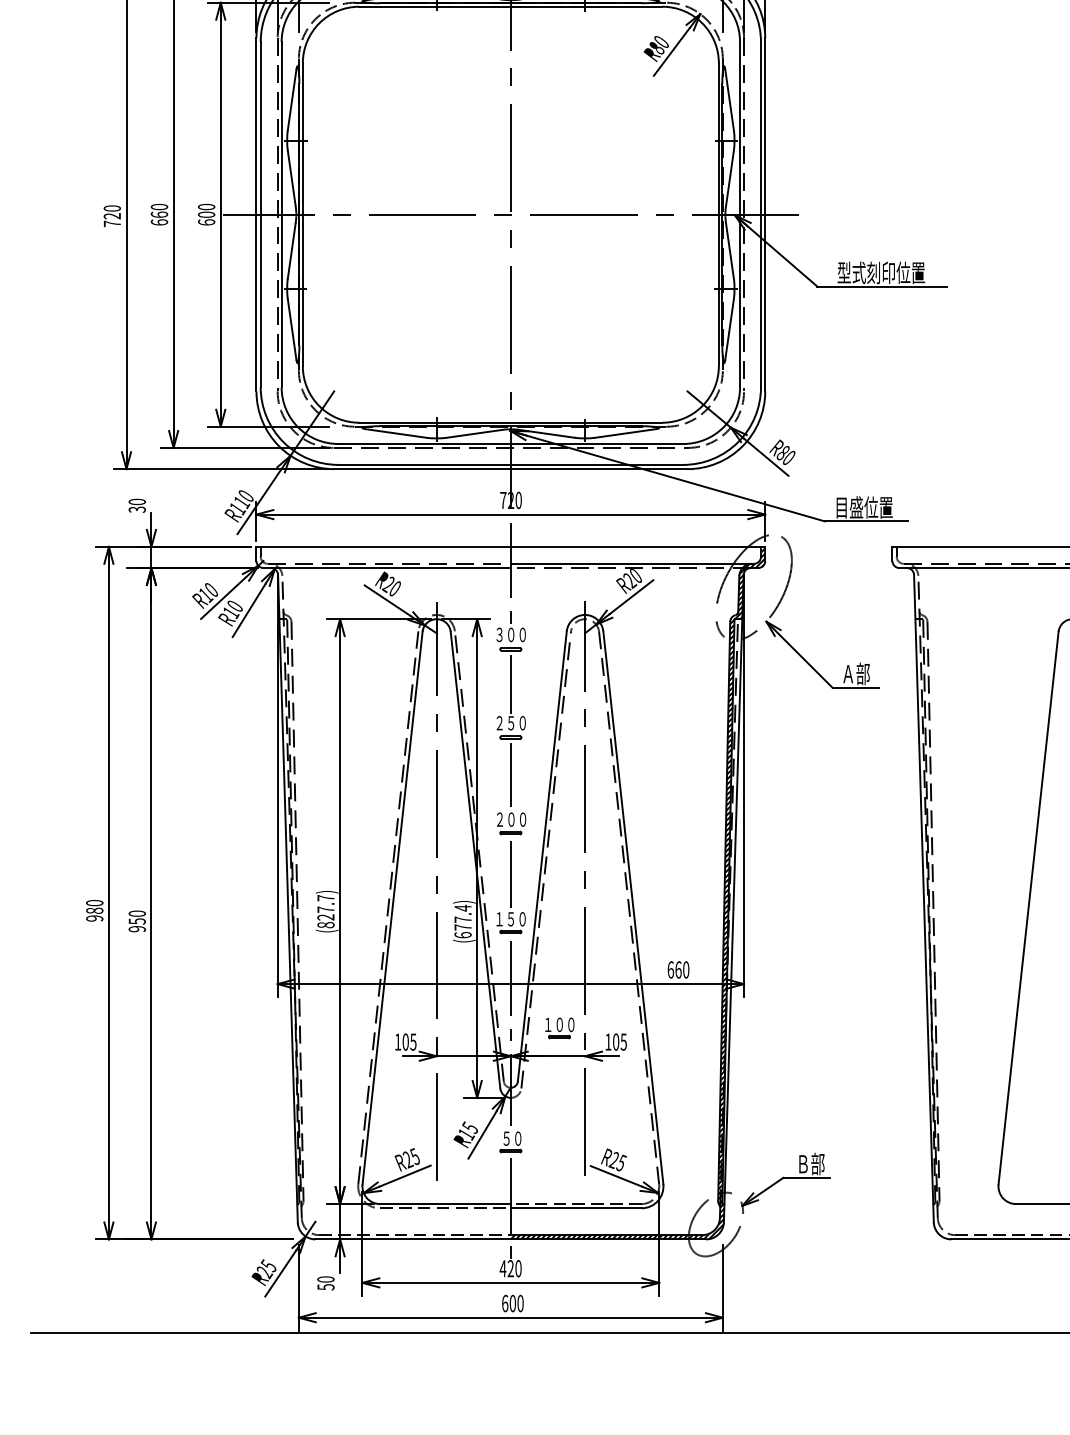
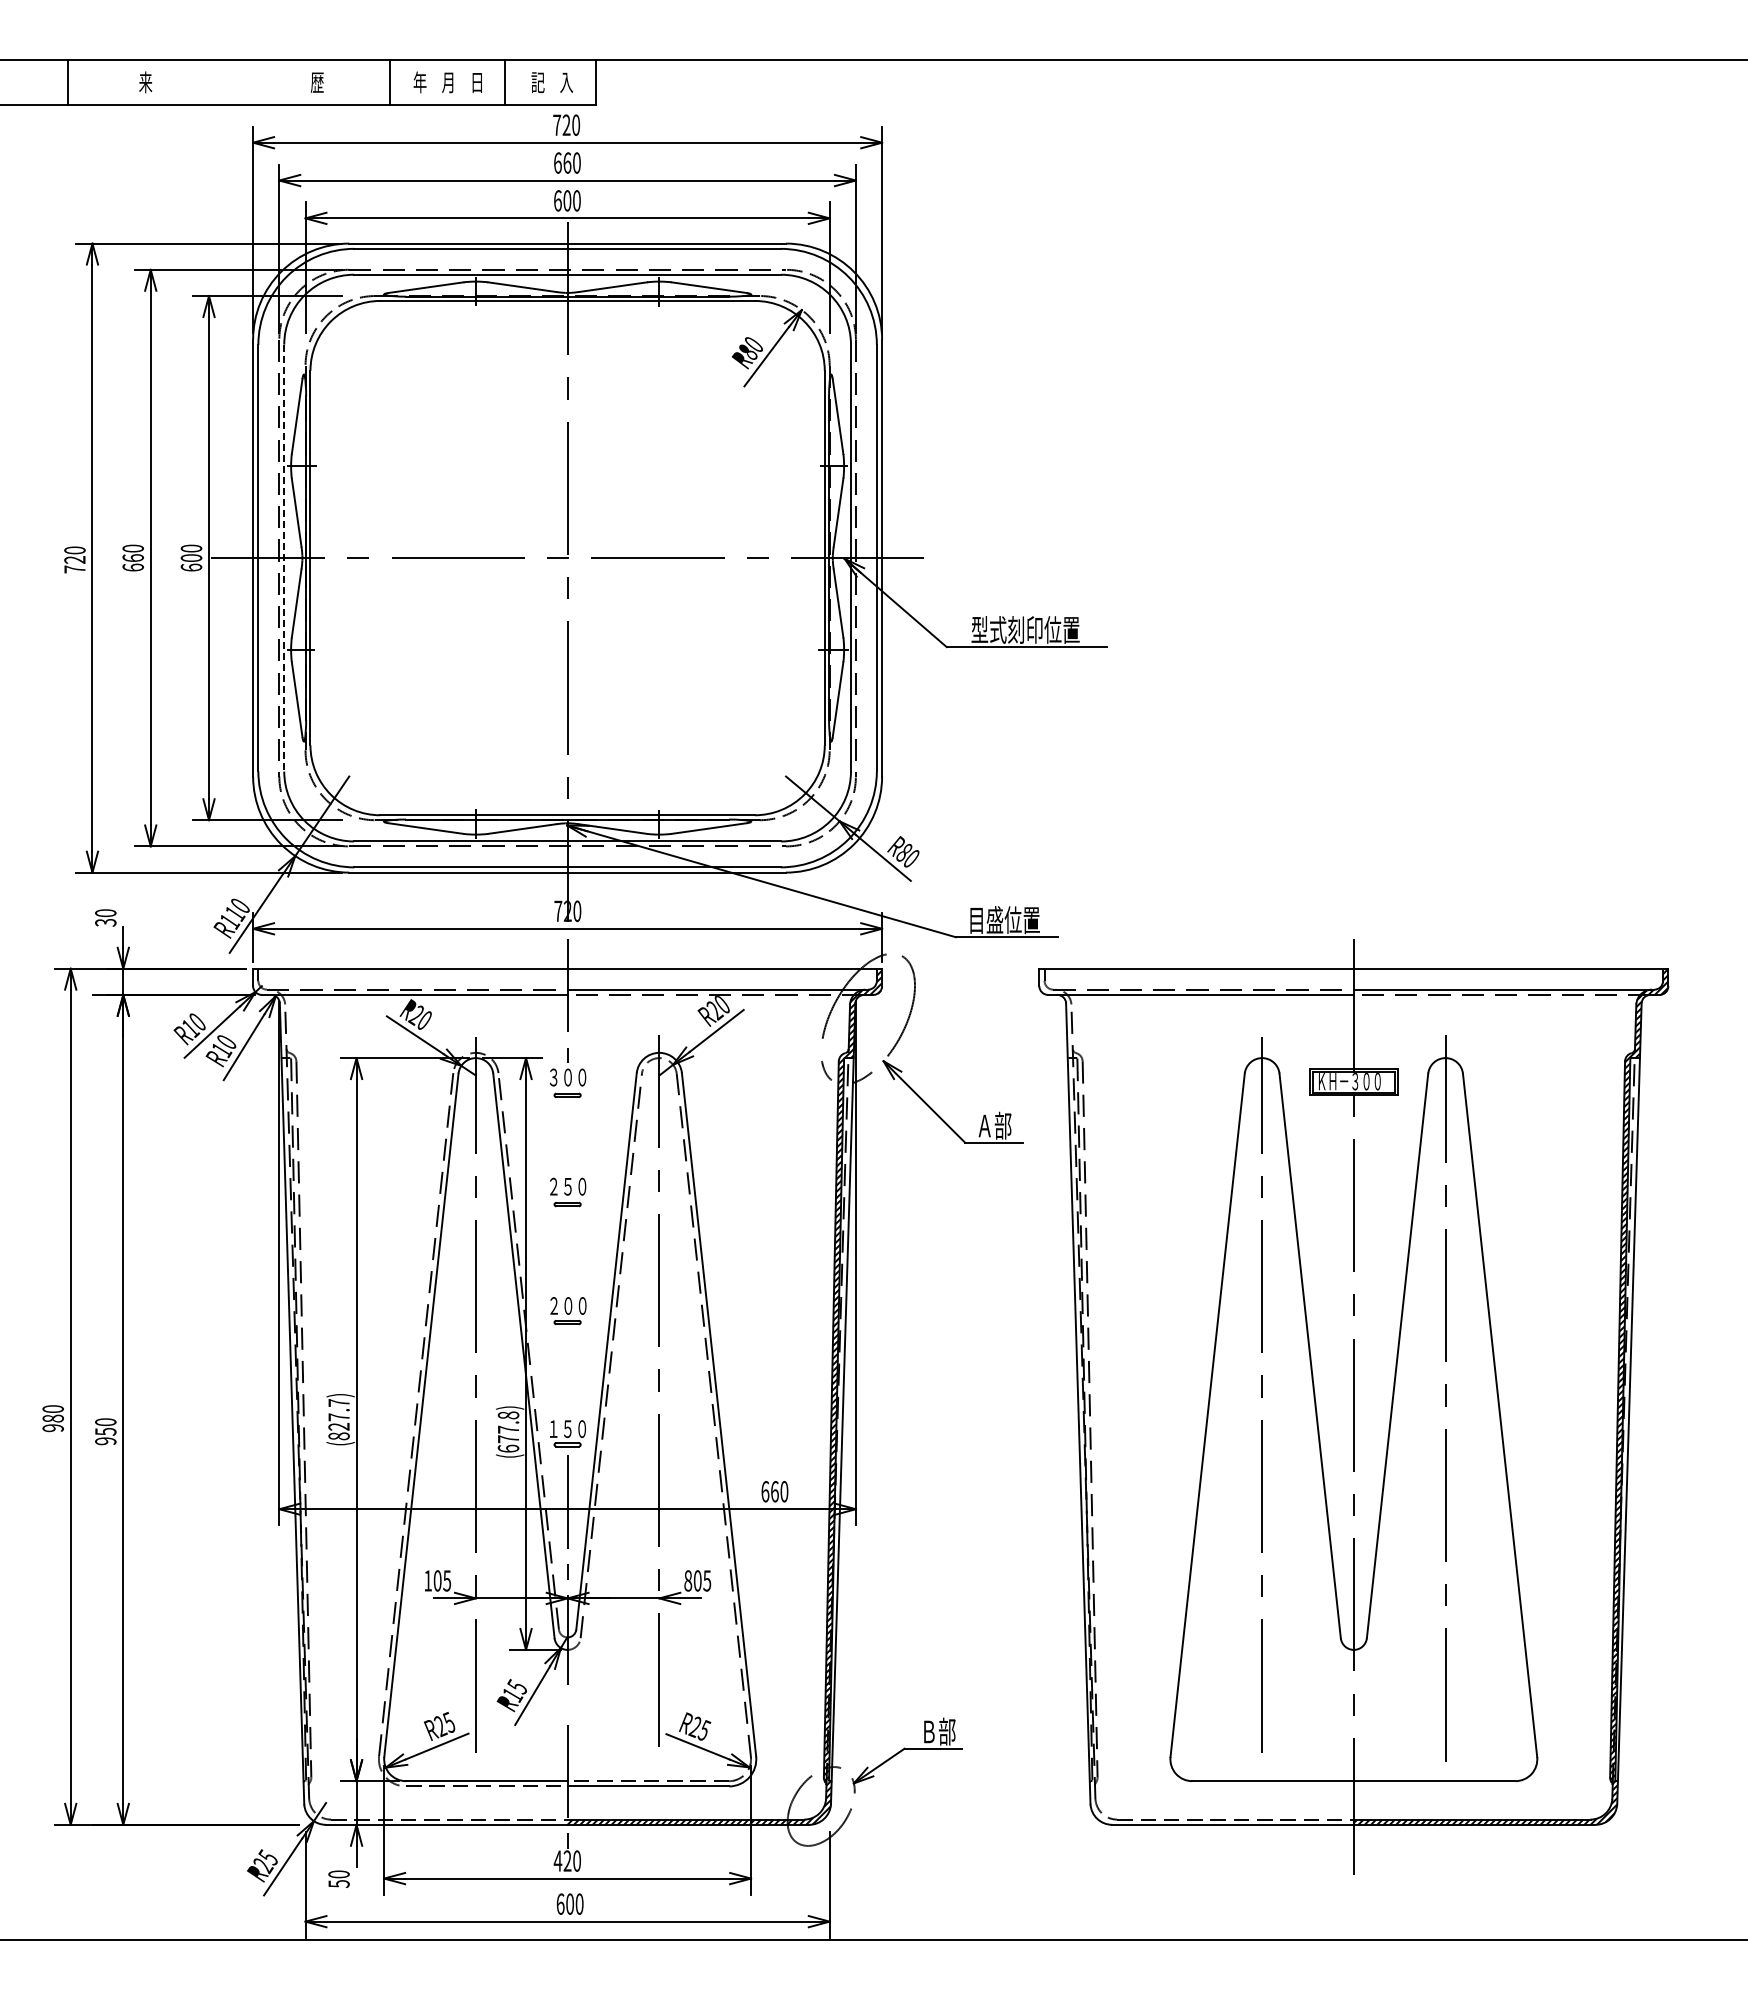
line: (281, 215) -> (284, 558), solid -> dashed
line: (510, 684) -> (567, 1138), removed
line: (510, 774) -> (567, 1250), removed
line: (510, 874) -> (567, 1373), removed
text: (463, 908) -> (508, 1415), (677.4) -> (677.8)
part: (560, 1028) -> (628, 1563), removed
text: (608, 1041) -> (688, 1580), 105 -> 805
part: (510, 1142) -> (567, 1704), removed

